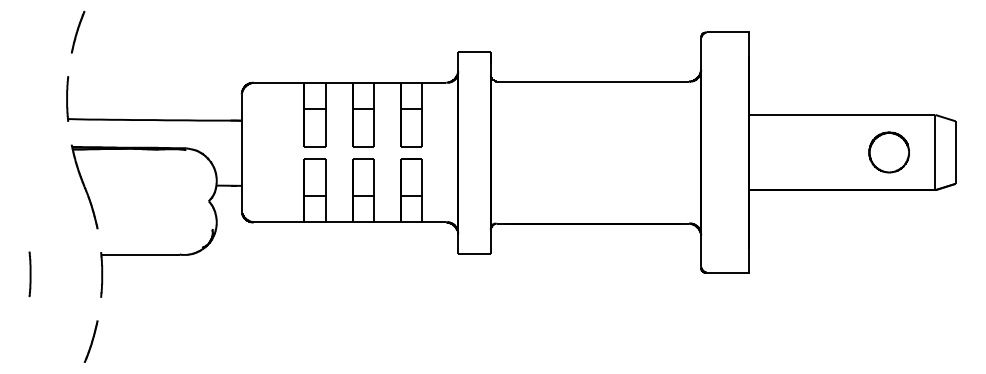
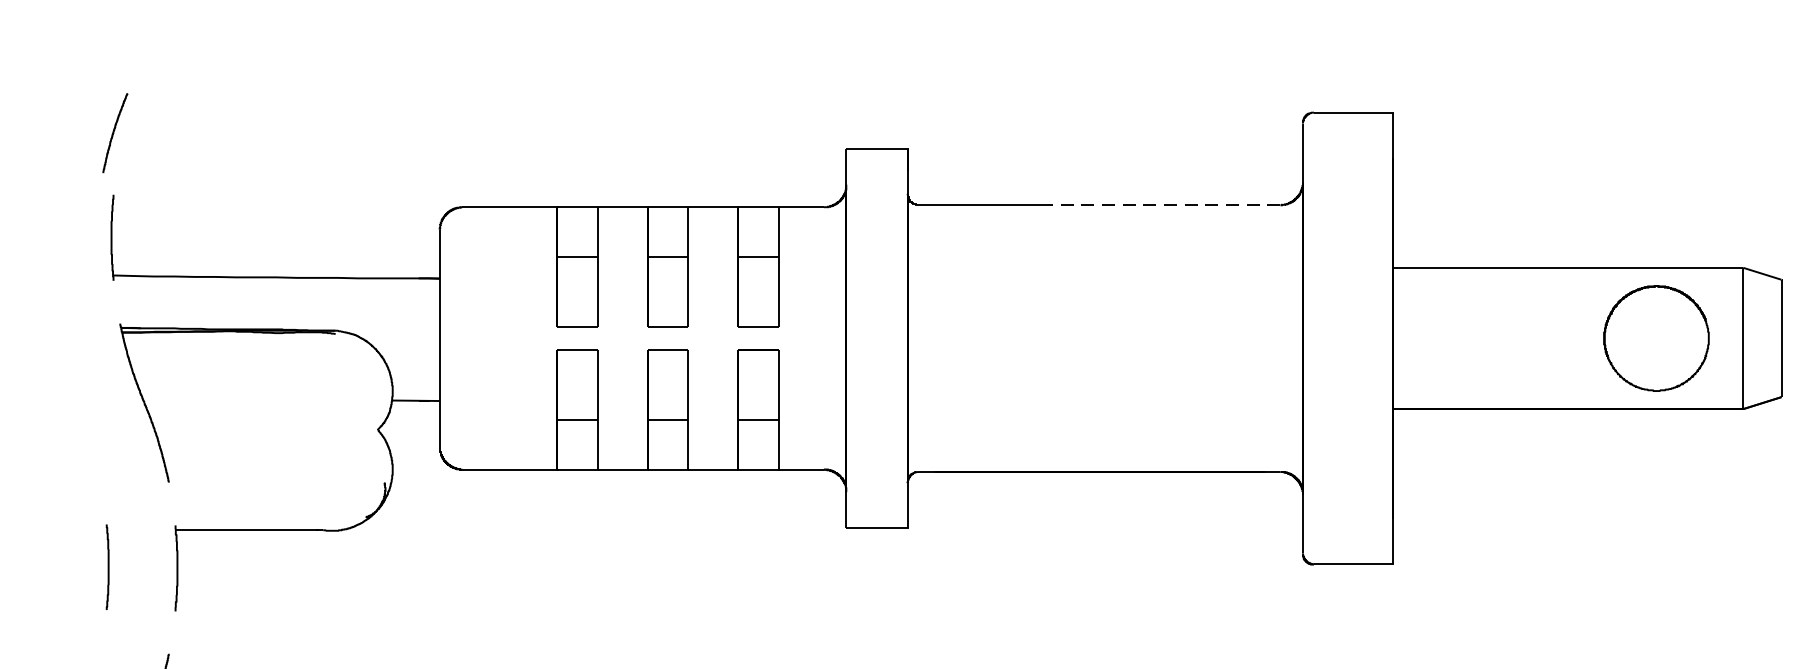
curve: (78, 31) -> (116, 131), moved
line: (625, 81) -> (1160, 204), solid -> dashed
part: (888, 152) -> (1654, 338), size x1.4
line: (29, 274) -> (106, 567), moved

